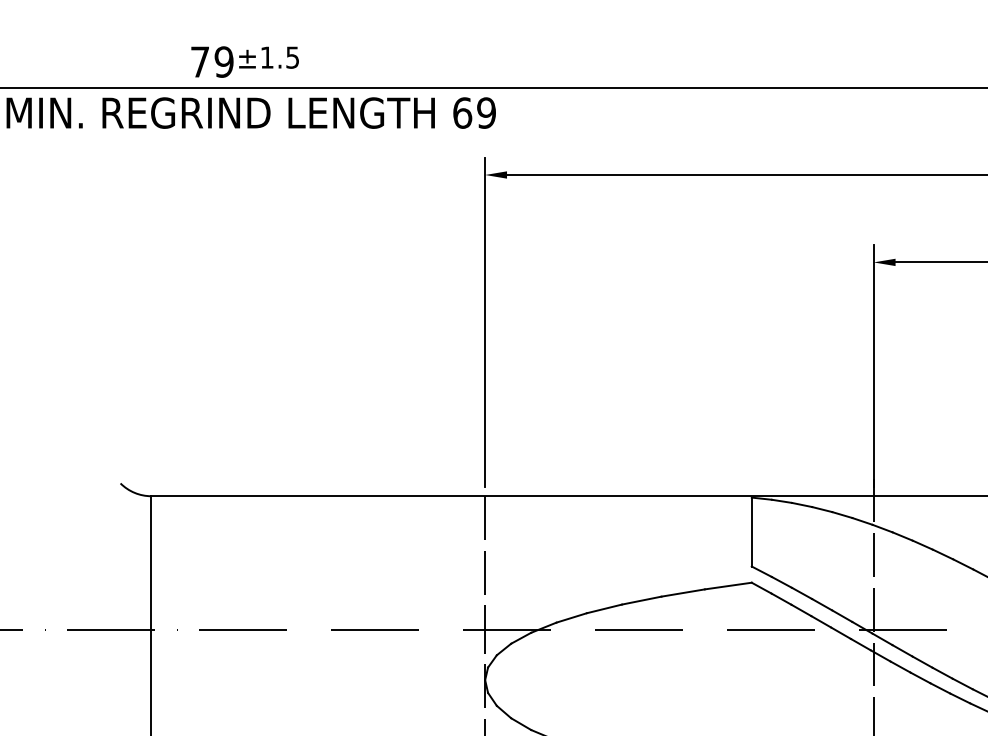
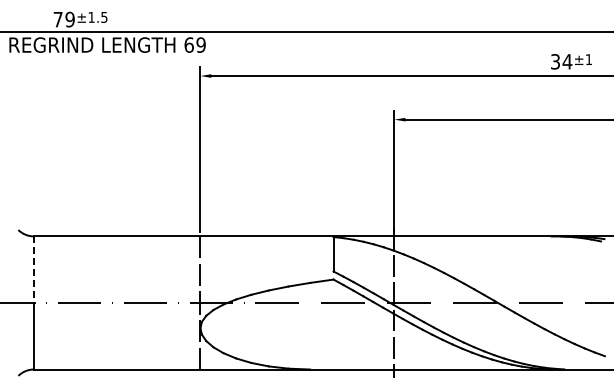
line: (150, 564) -> (33, 270), solid -> dashed

